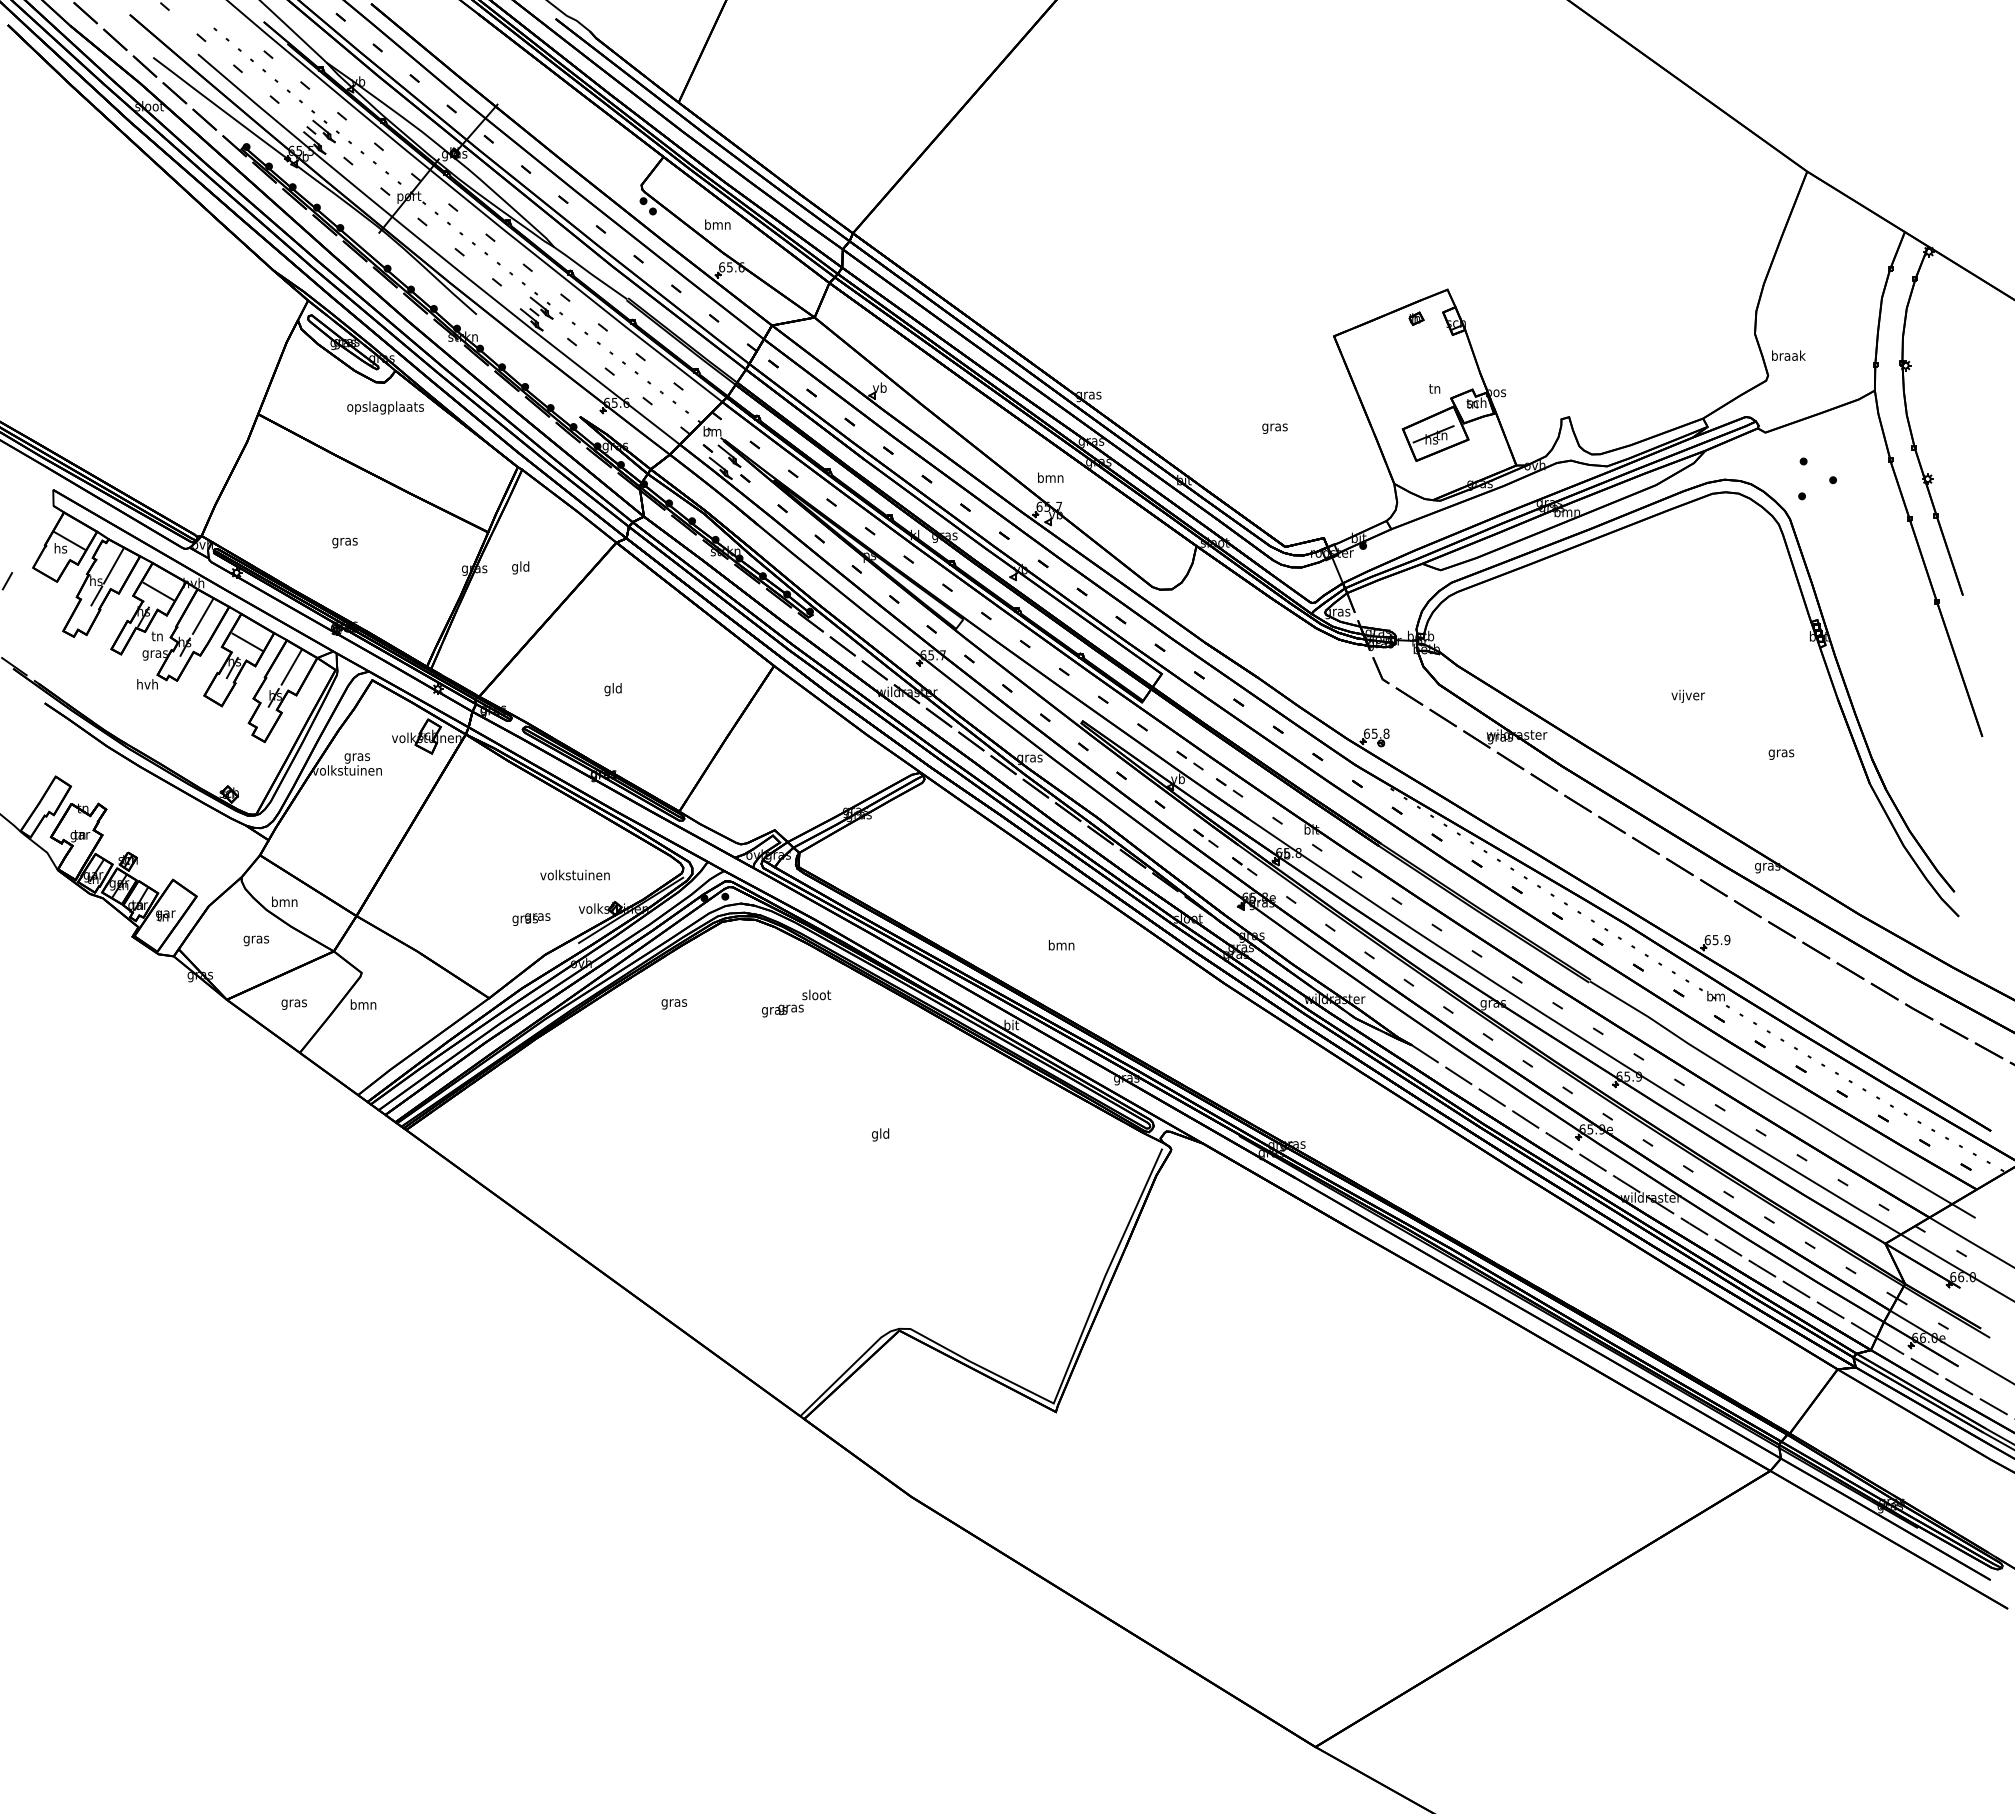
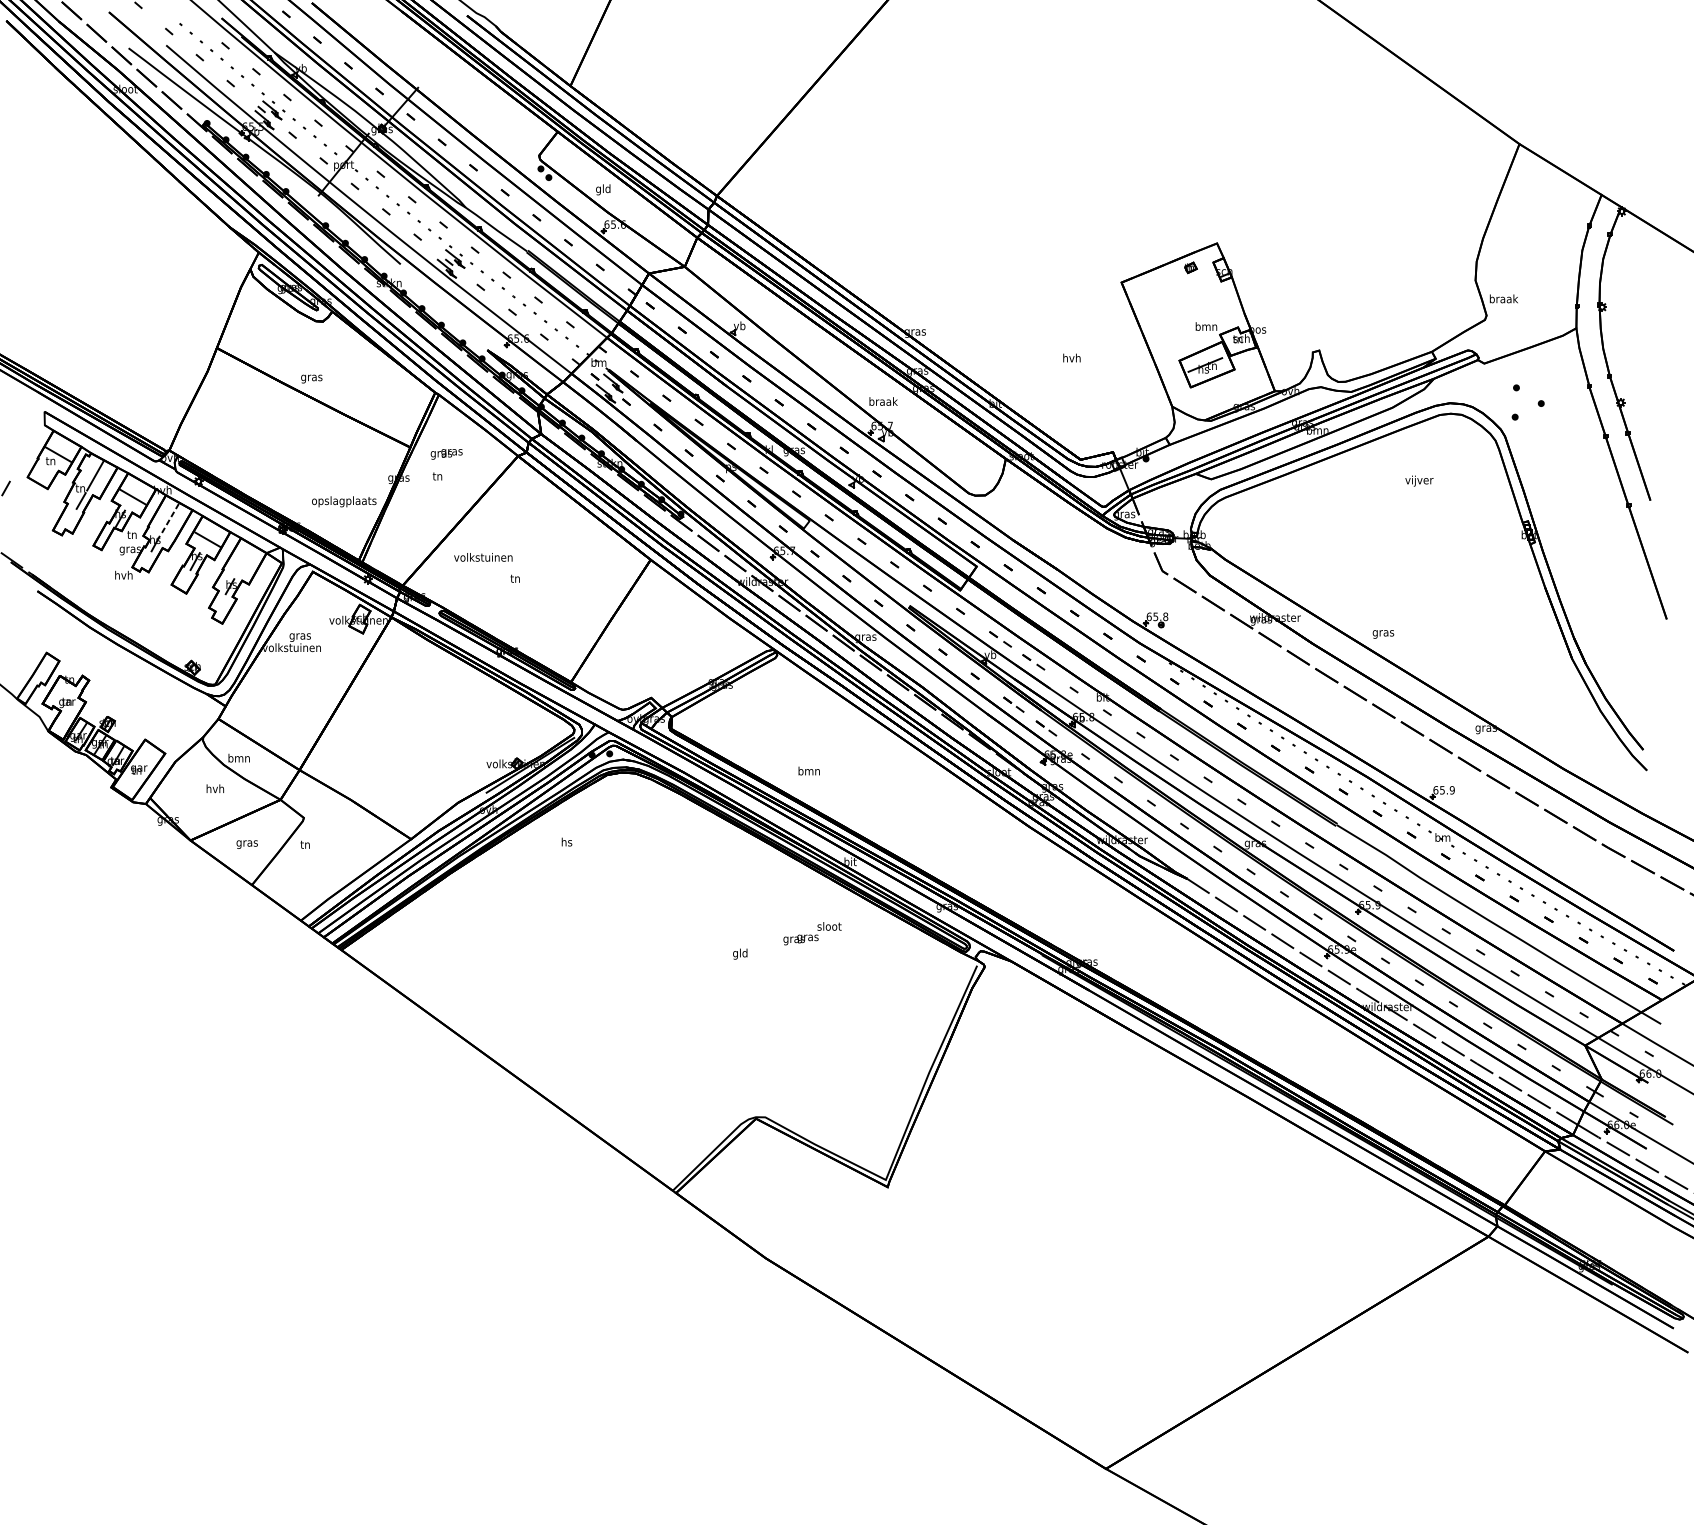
text: (717, 225) -> (603, 189), bmn -> gld
text: (1434, 388) -> (1206, 326), tn -> bmn
text: (385, 407) -> (344, 501), moved
text: (1274, 426) -> (1071, 358), gras -> hvh
text: (1050, 477) -> (883, 401), bmn -> braak
text: (344, 542) -> (311, 378), moved
text: (60, 548) -> (50, 461), hs -> tn
text: (520, 567) -> (437, 477), gld -> tn
text: (96, 580) -> (80, 487), hs -> tn
line: (202, 616) -> (170, 518), solid -> dashed
line: (291, 667) -> (244, 561), removed
text: (612, 689) -> (514, 579), gld -> tn
text: (1687, 695) -> (1418, 480), moved
text: (1781, 754) -> (1383, 634), moved
text: (574, 874) -> (482, 556), moved
text: (531, 919) -> (446, 454), moved
text: (256, 939) -> (215, 789), gras -> hvh
text: (1061, 945) -> (809, 771), moved
text: (674, 1002) -> (566, 842), gras -> hs
text: (796, 1003) -> (812, 933), moved
text: (363, 1004) -> (305, 844), bmn -> tn

